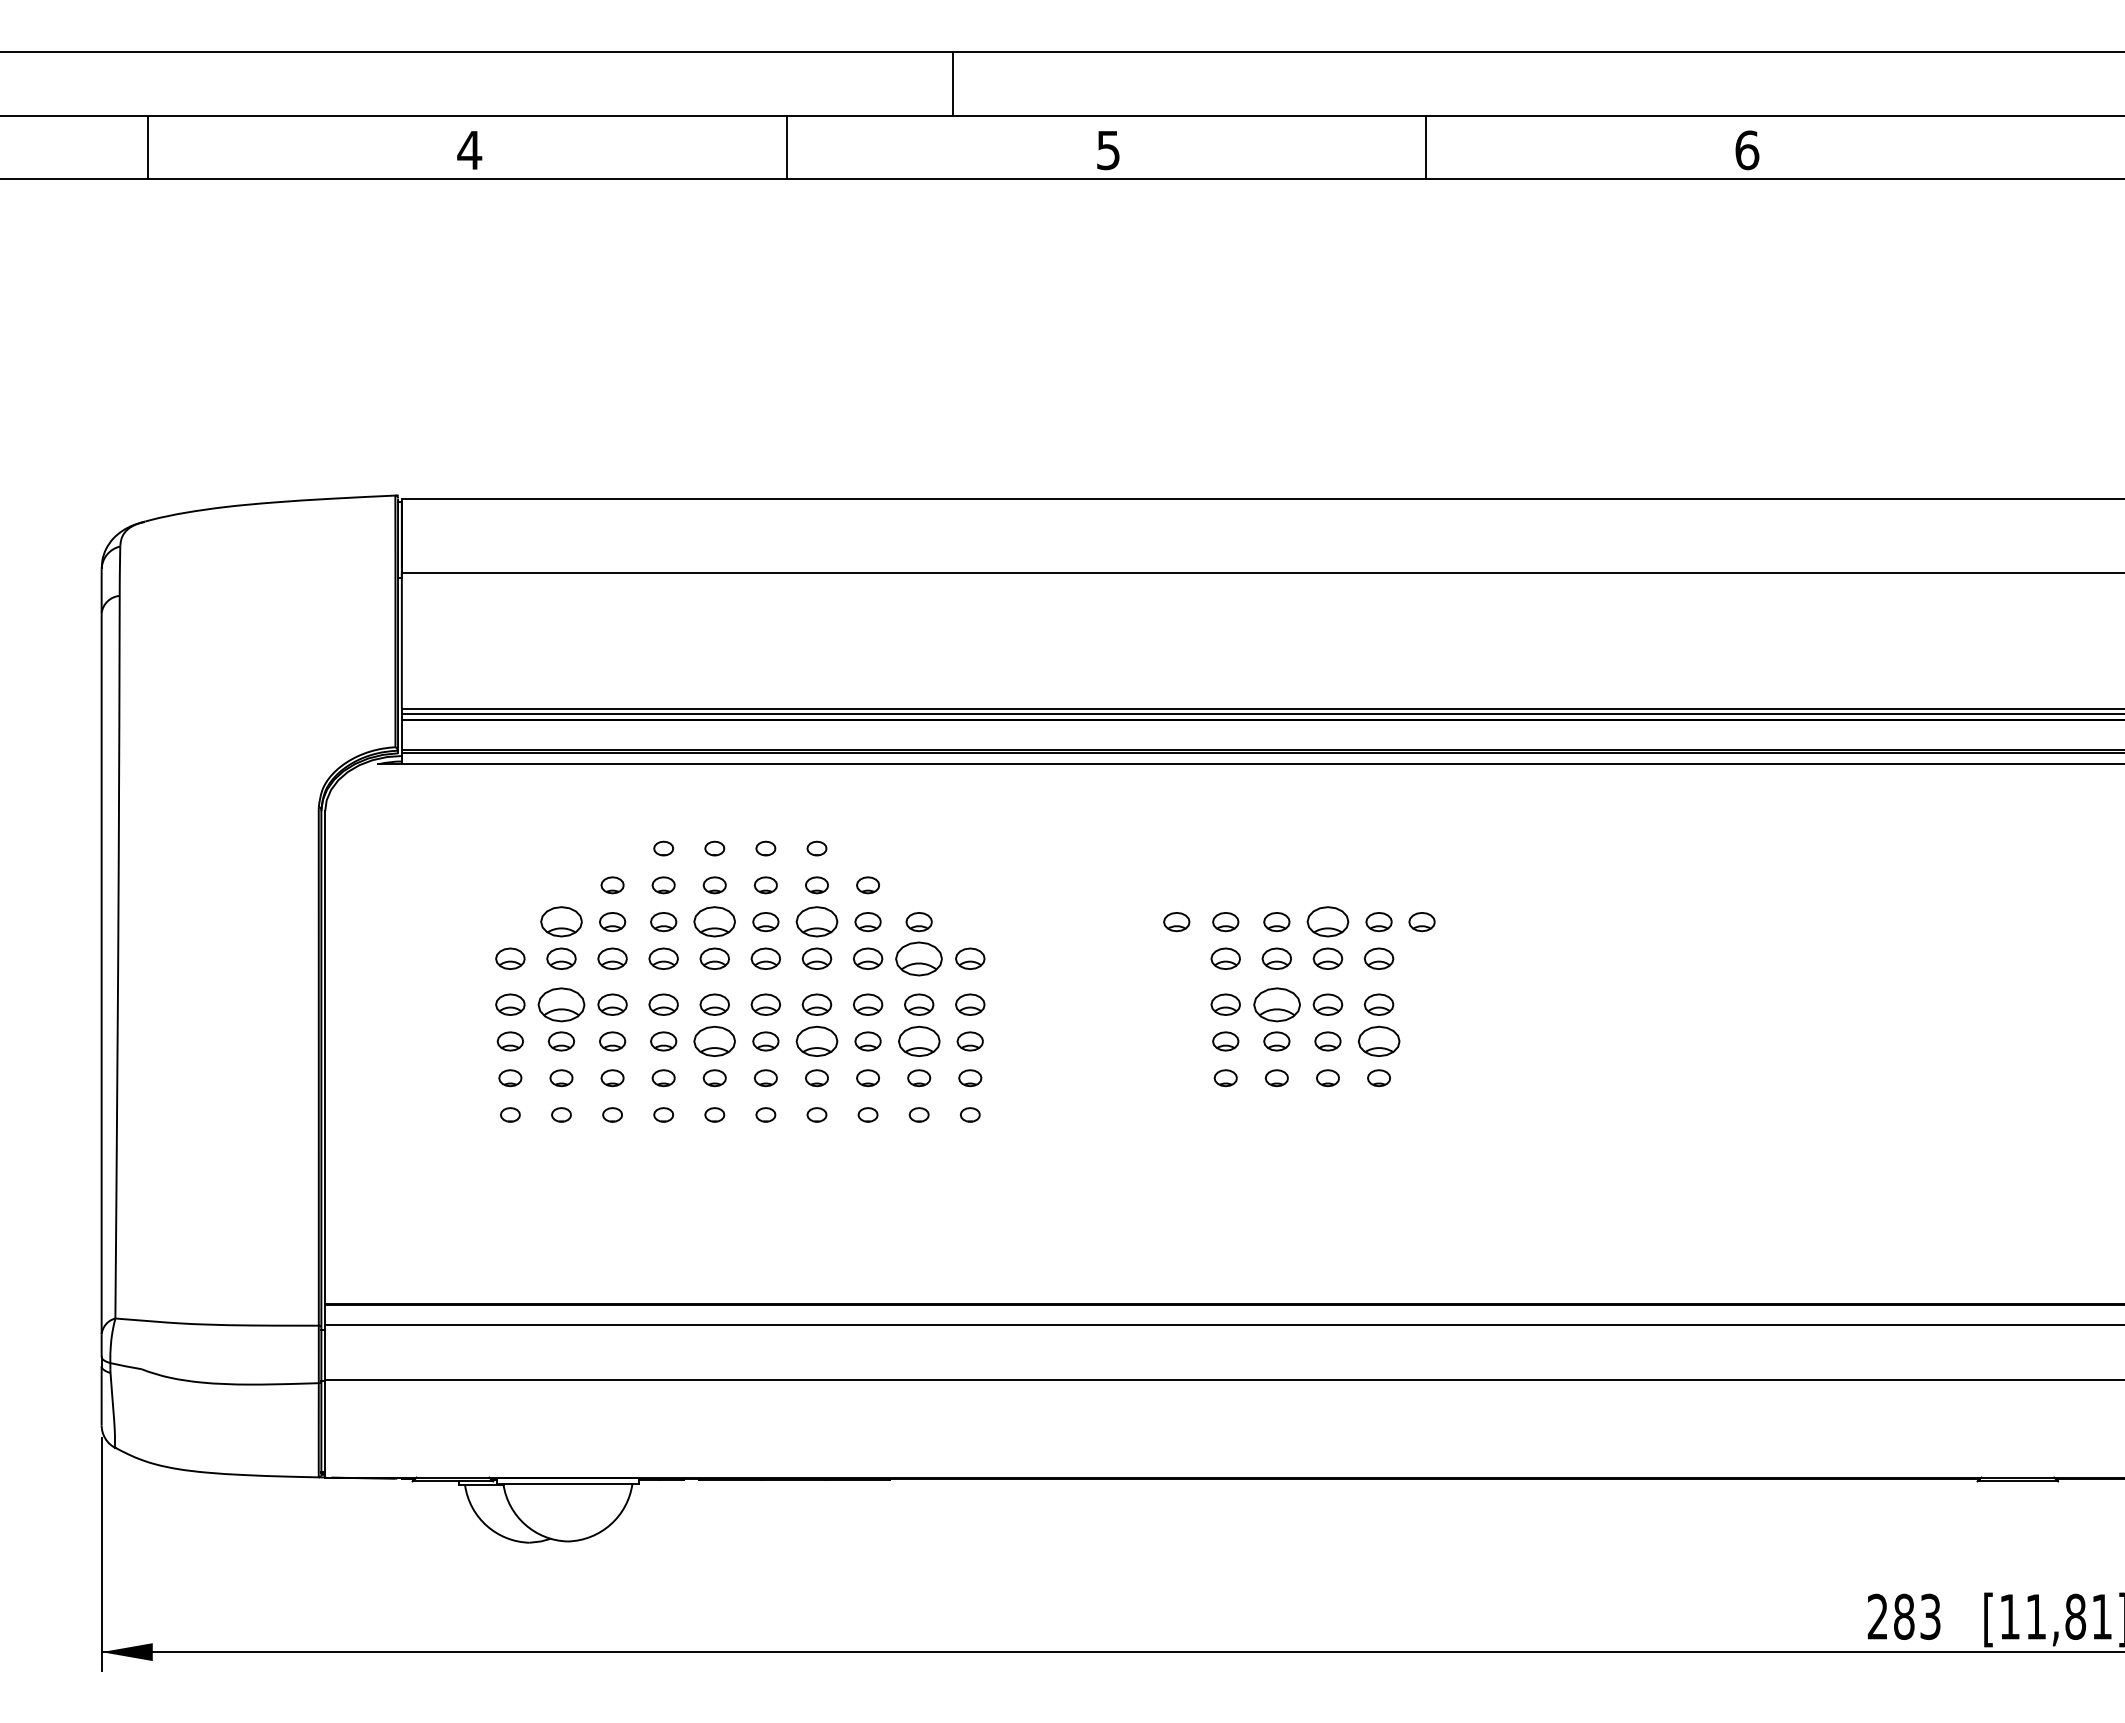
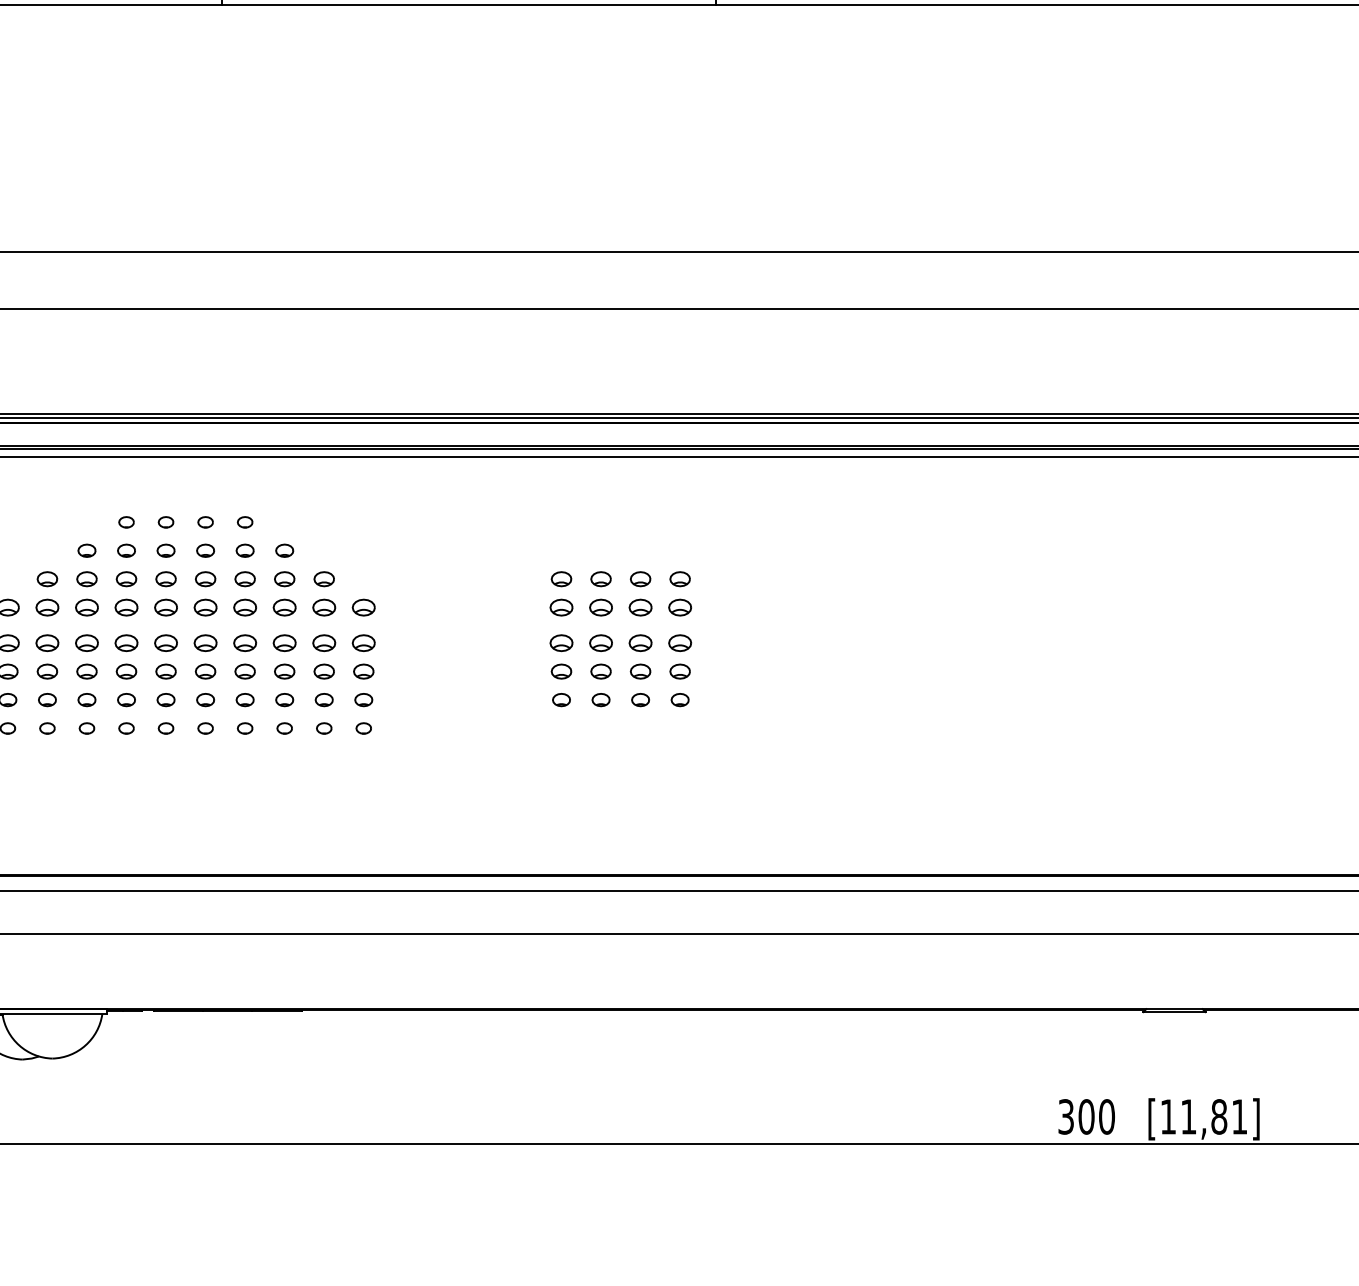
part: (561, 922) -> (47, 579), size x0.62
part: (714, 922) -> (165, 579), size x0.62
part: (816, 922) -> (244, 579), size x0.62
part: (1176, 922) -> (523, 579), removed
part: (1327, 922) -> (640, 579), size x0.62
part: (1421, 922) -> (713, 579), removed
part: (919, 958) -> (324, 607), size x0.62
part: (561, 1004) -> (47, 643), size x0.62
part: (1276, 1004) -> (600, 643), size x0.62
part: (714, 1041) -> (165, 671), size x0.62
part: (816, 1041) -> (244, 671), size x0.62
part: (918, 1041) -> (323, 671), size x0.62
part: (1378, 1041) -> (679, 671), size x0.62
text: (1903, 1616) -> (1086, 1116), 283 -> 300

